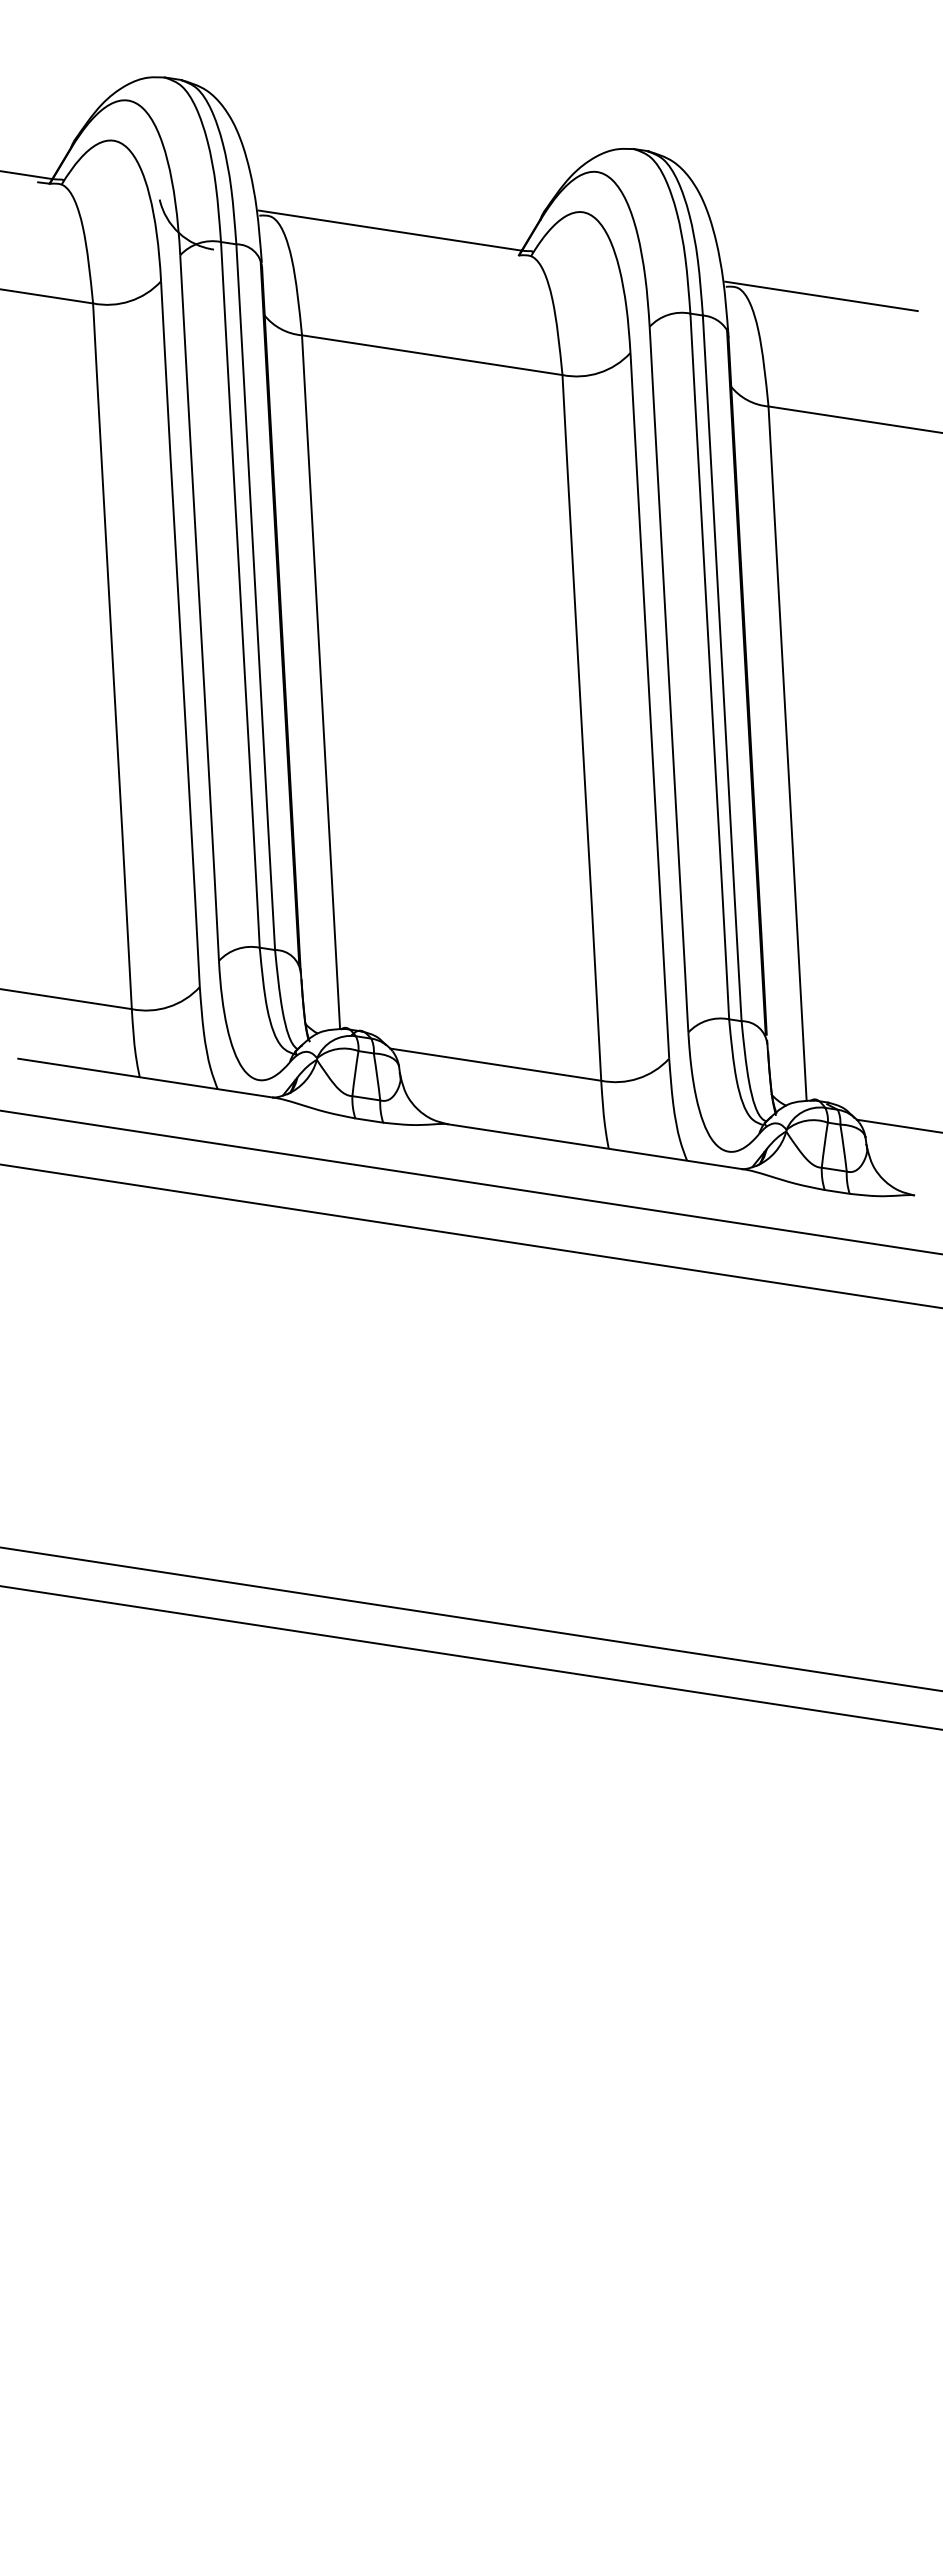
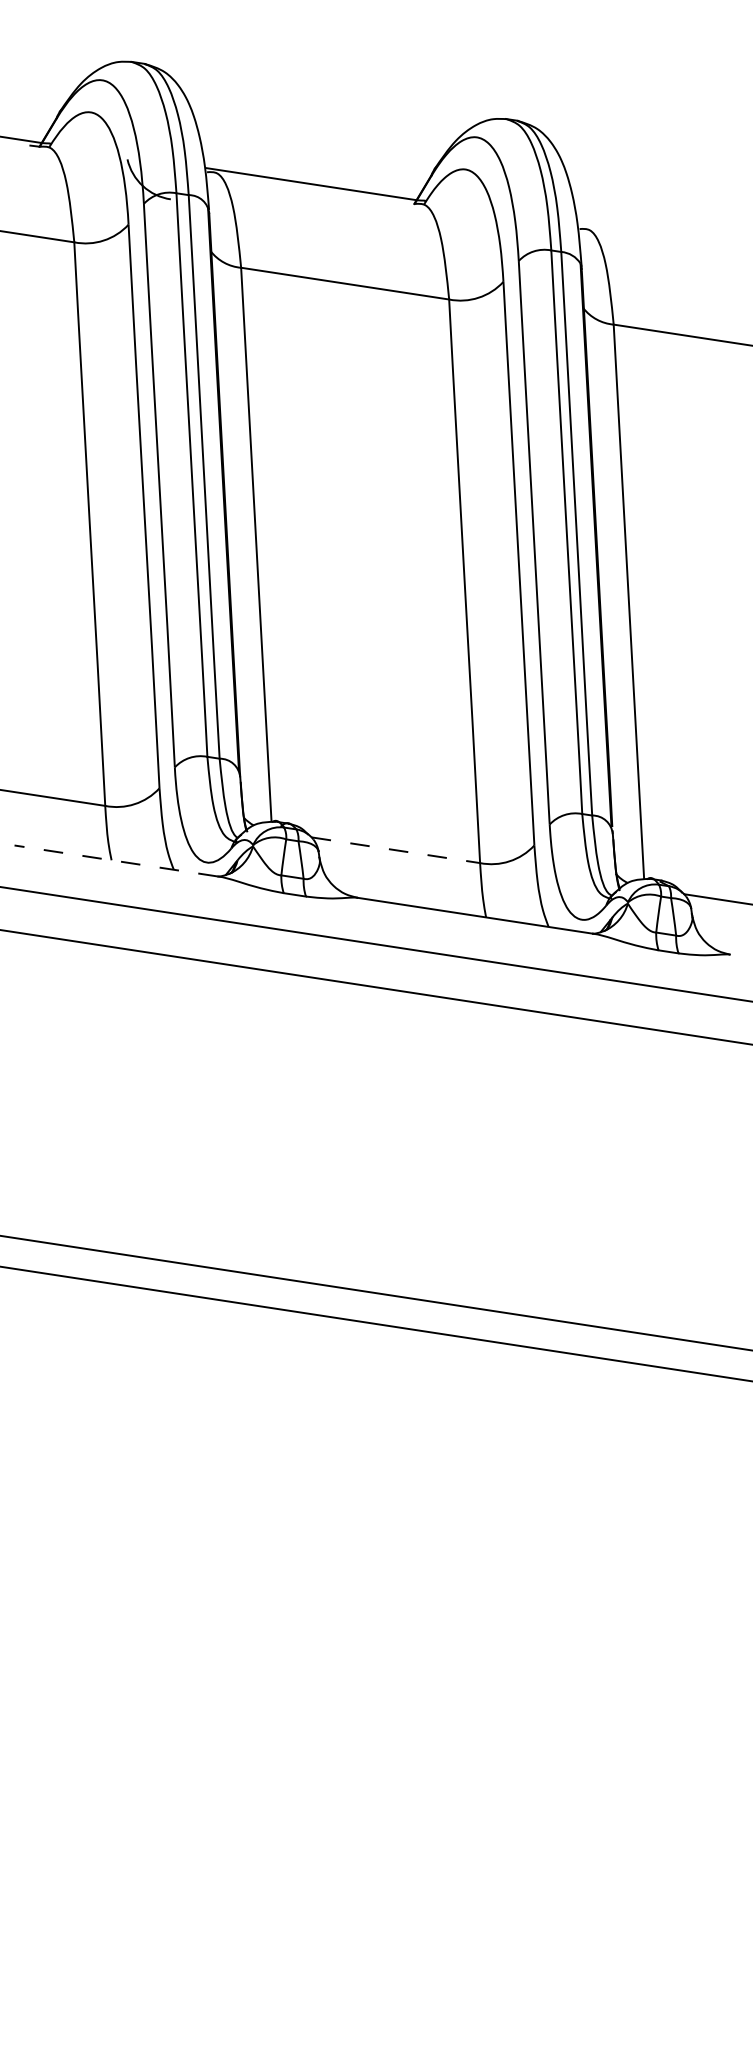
line: (820, 296) -> (655, 236), removed
line: (496, 1064) -> (396, 850), solid -> dashed
line: (145, 1077) -> (116, 860), solid -> dashed

